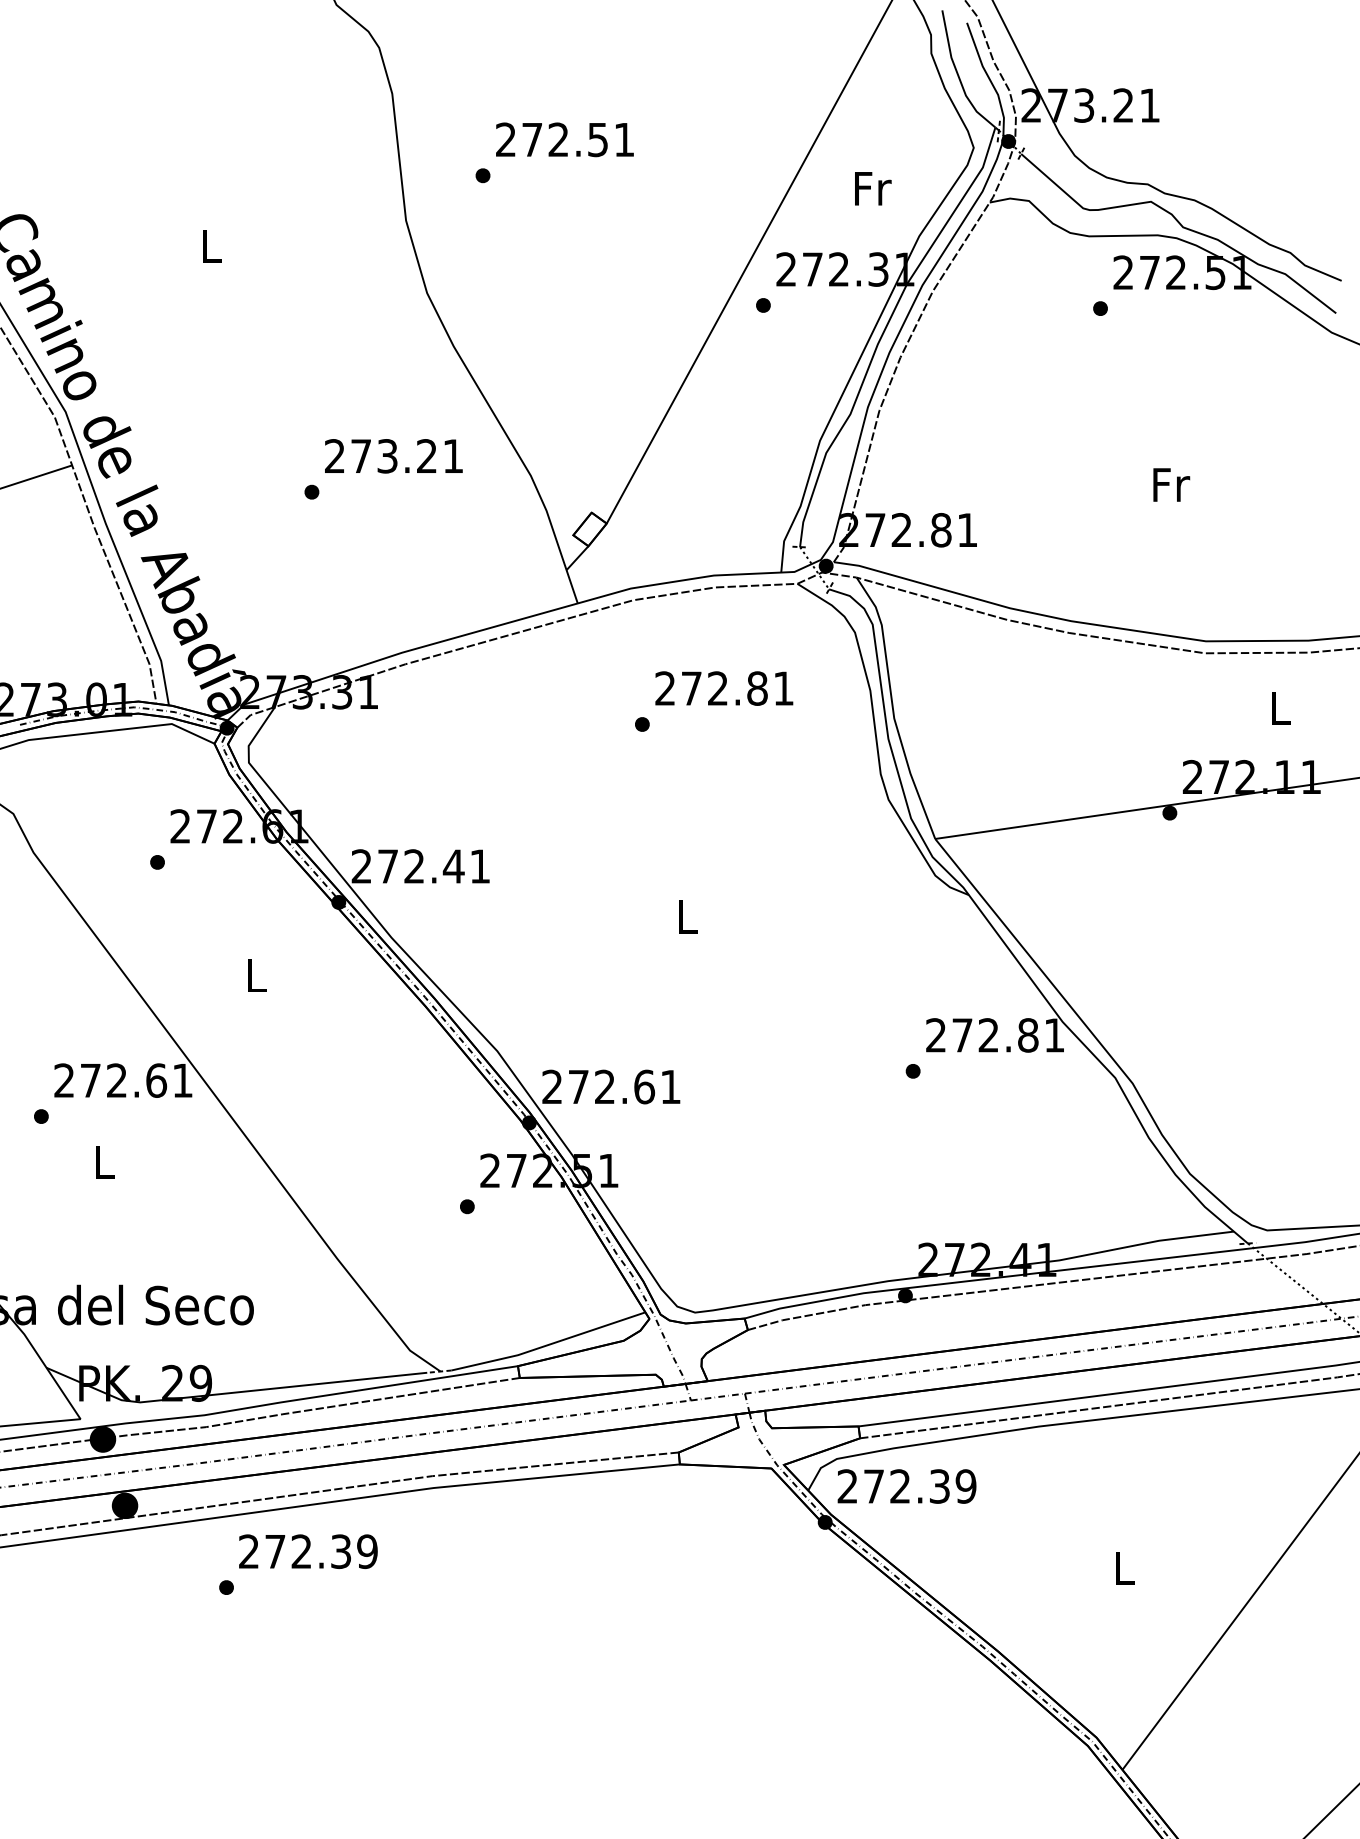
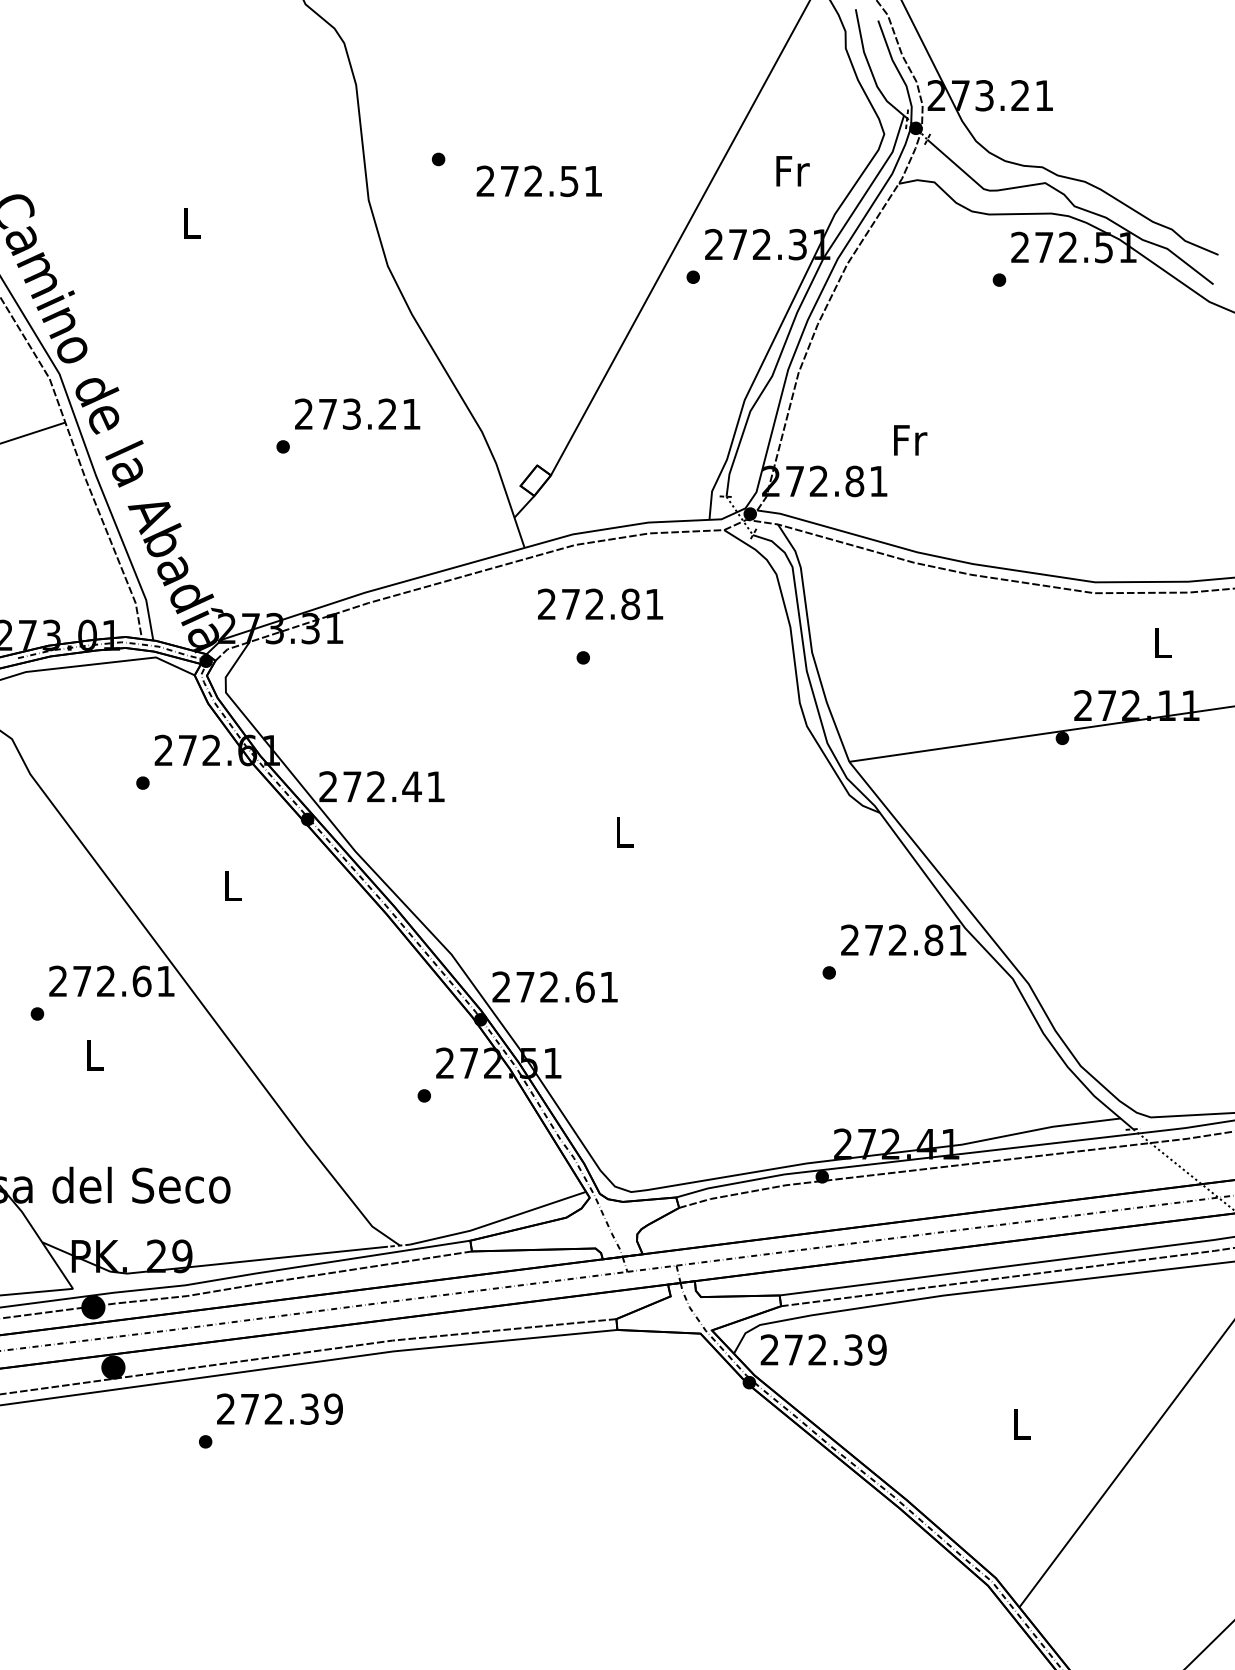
text: (564, 139) -> (538, 181), moved
text: (1171, 484) -> (910, 439), moved
text: (724, 688) -> (600, 604), moved

